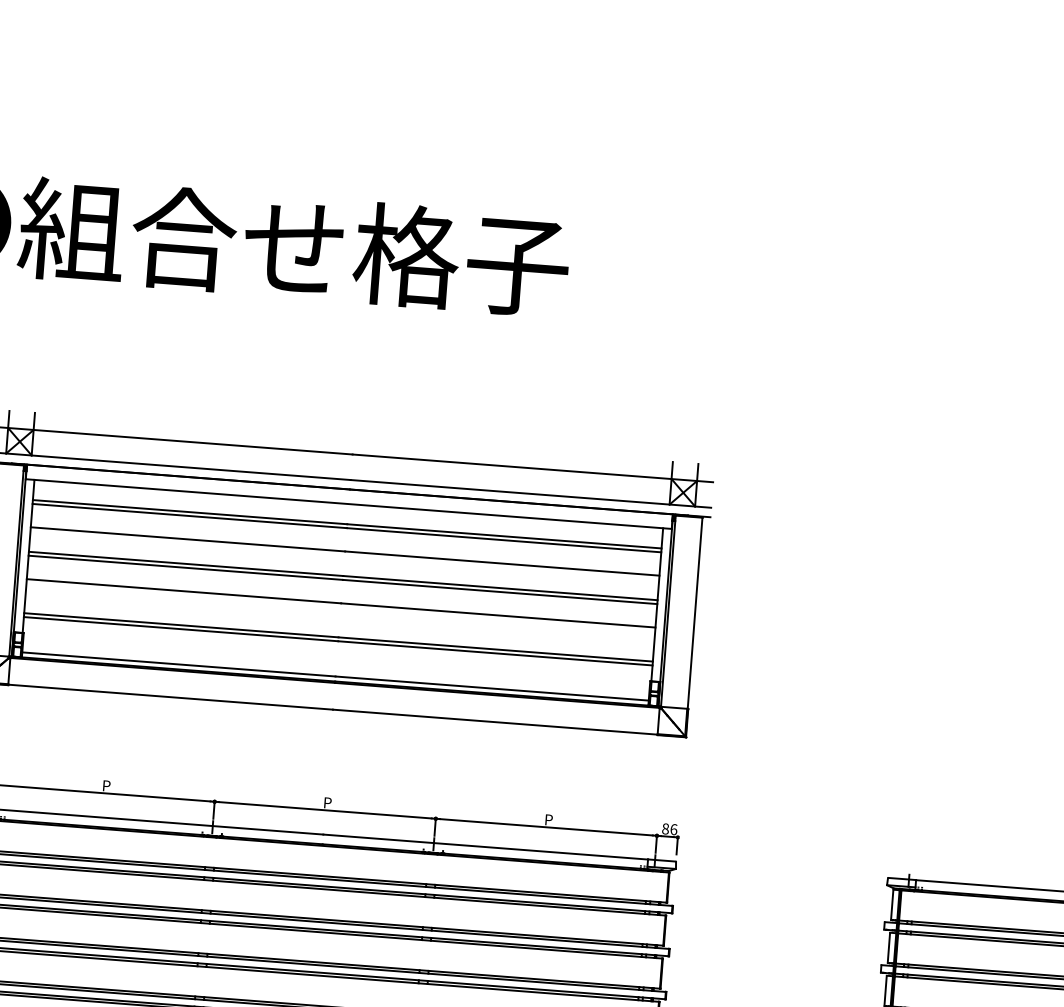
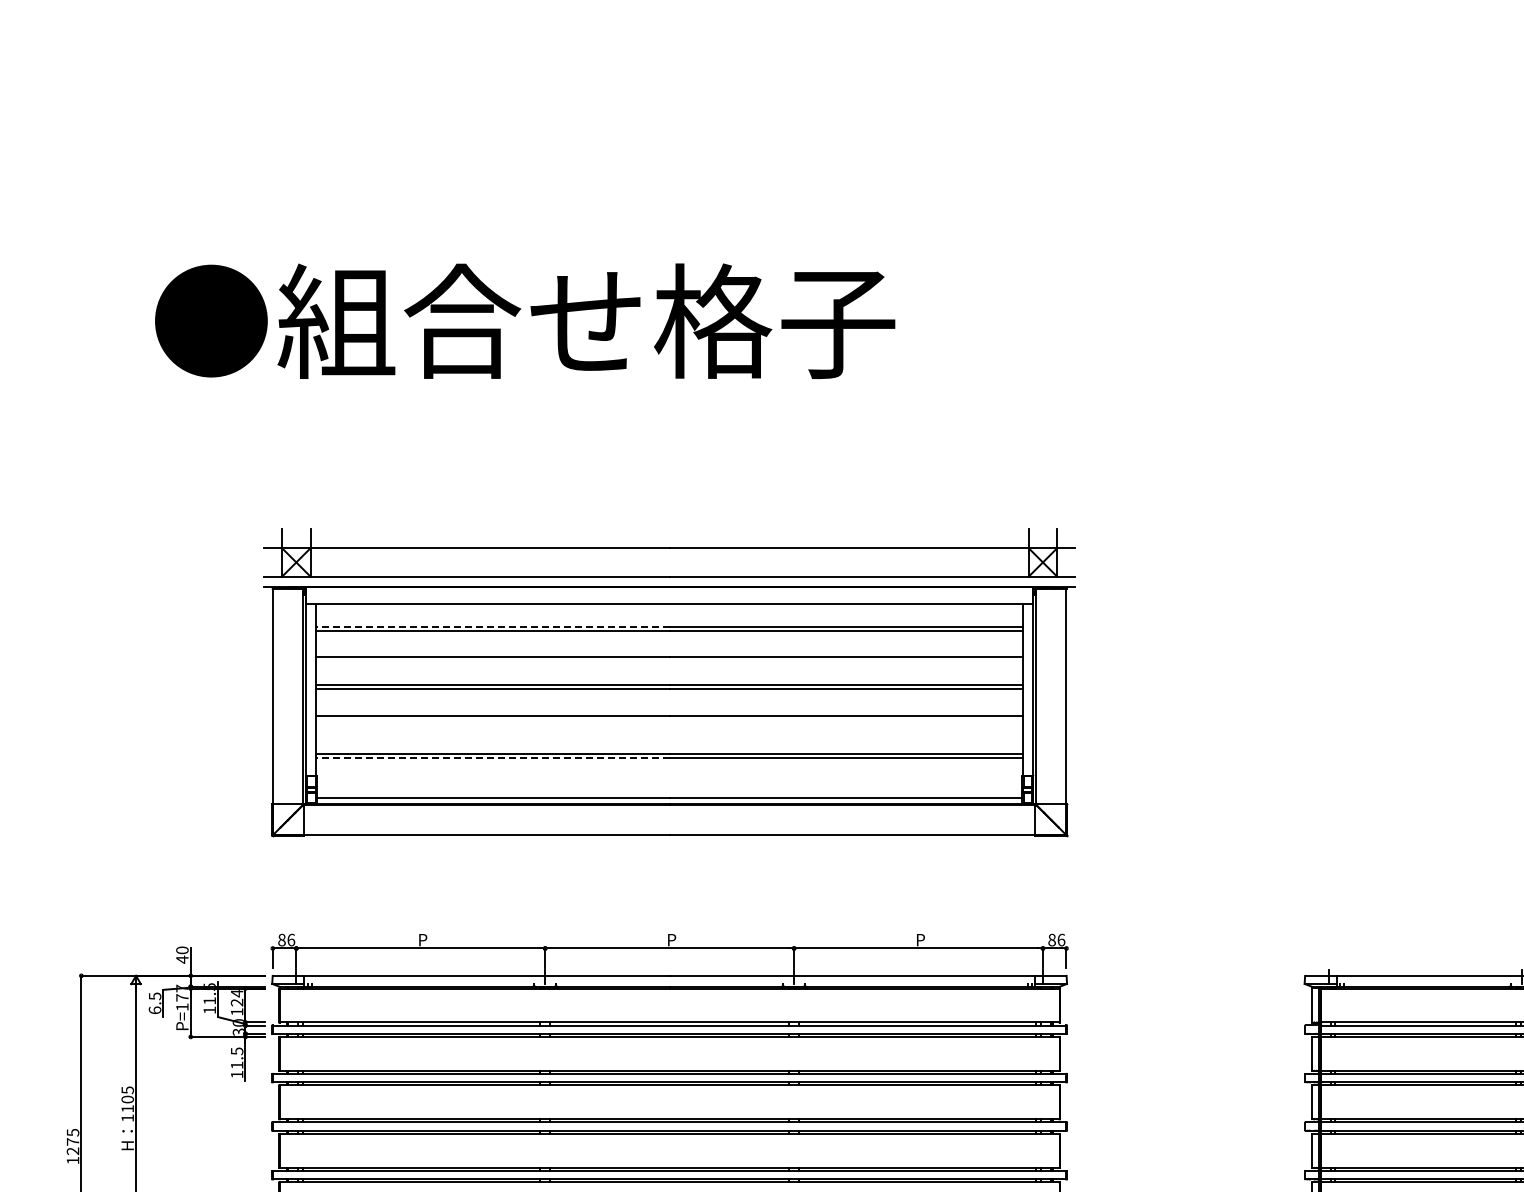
line: (189, 512) -> (492, 626), solid -> dashed
line: (180, 629) -> (492, 758), solid -> dashed

